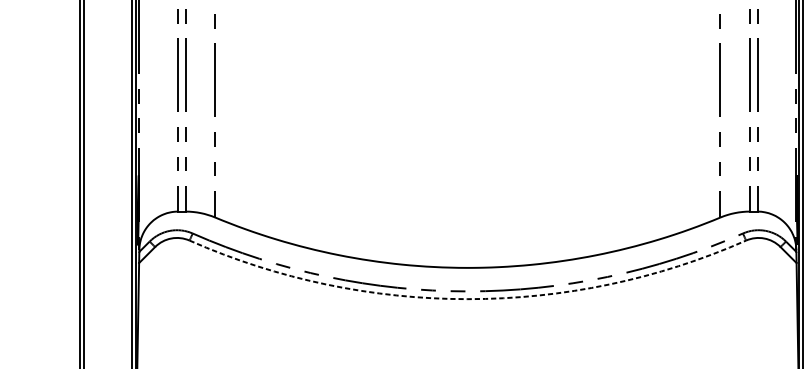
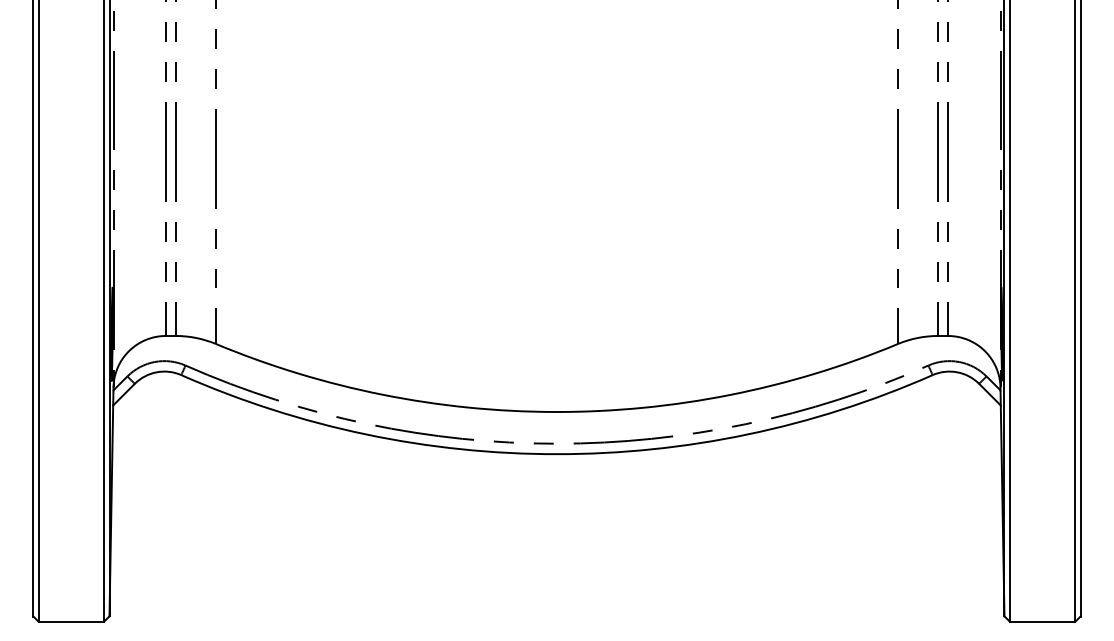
arc: (467, 299) -> (556, 454), dashed -> solid

